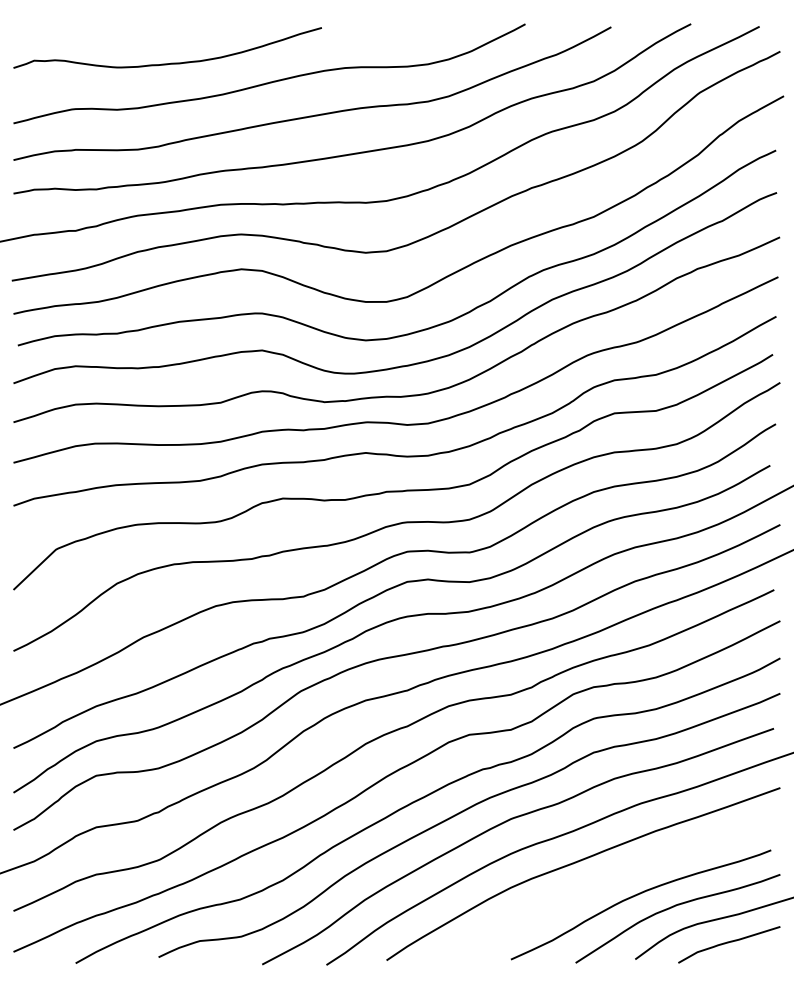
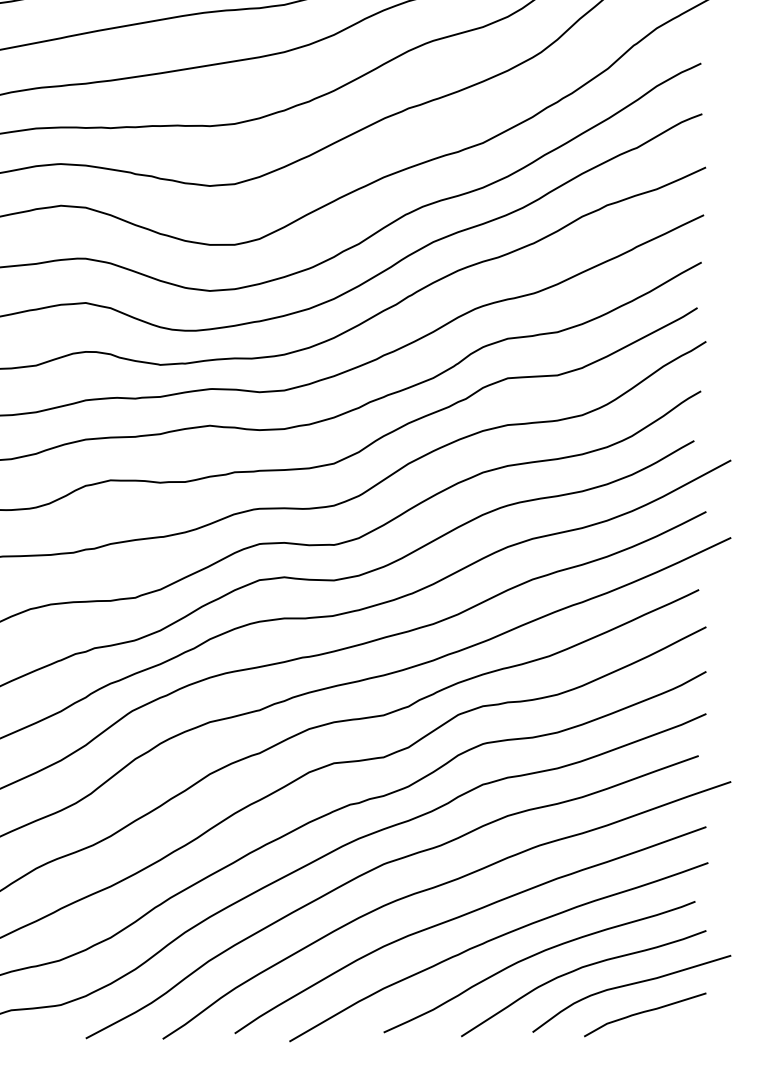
curve: (603, 882) -> (494, 940), added

